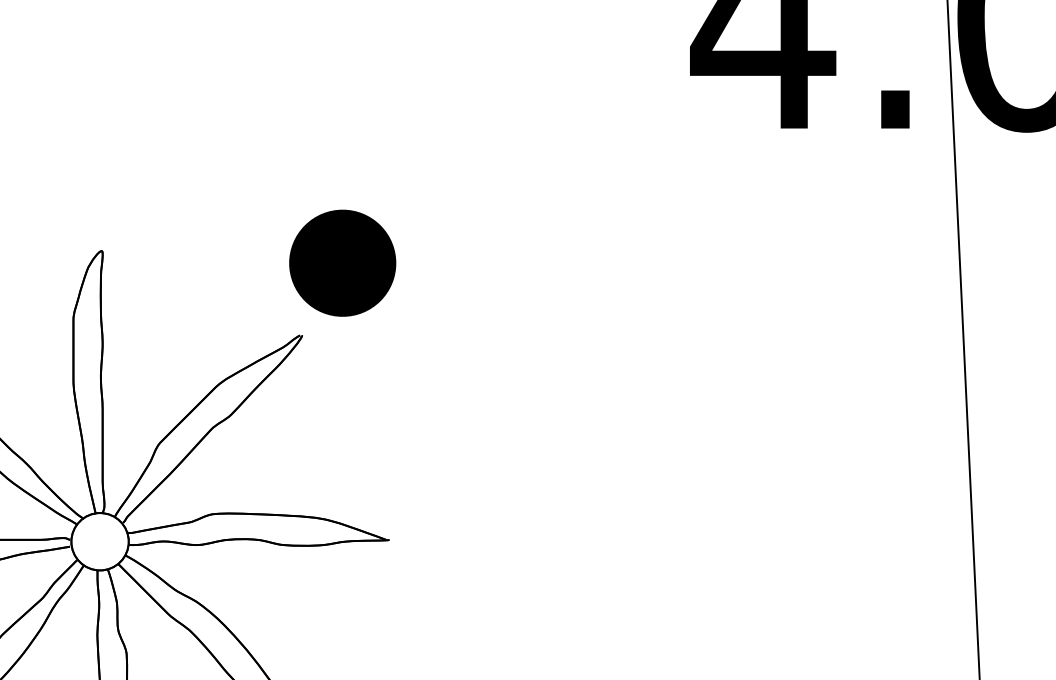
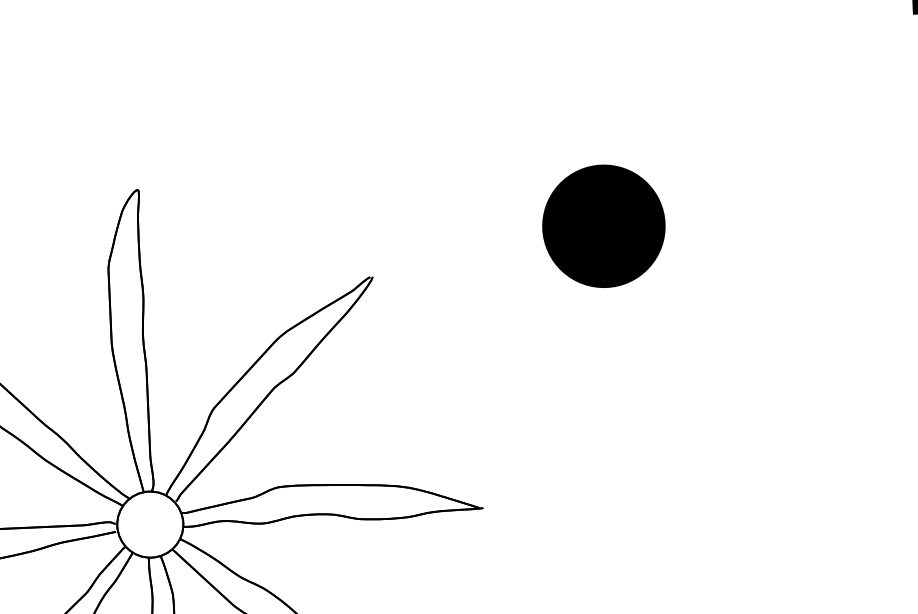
part: (342, 262) -> (603, 225), moved

